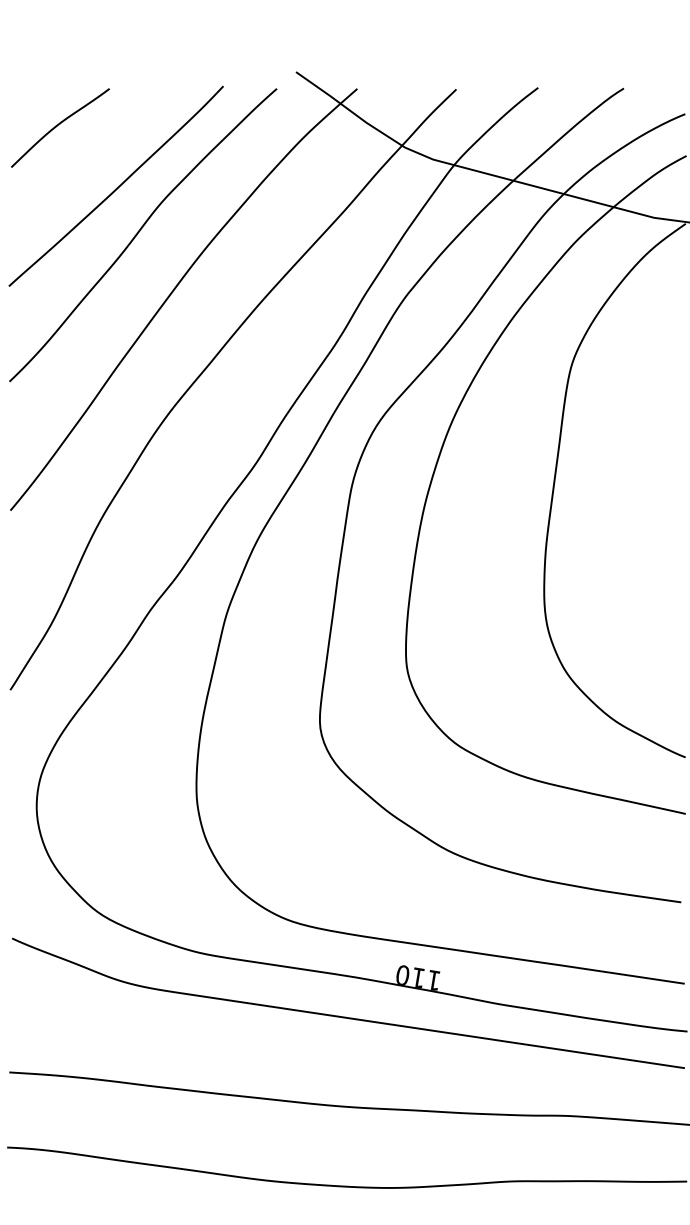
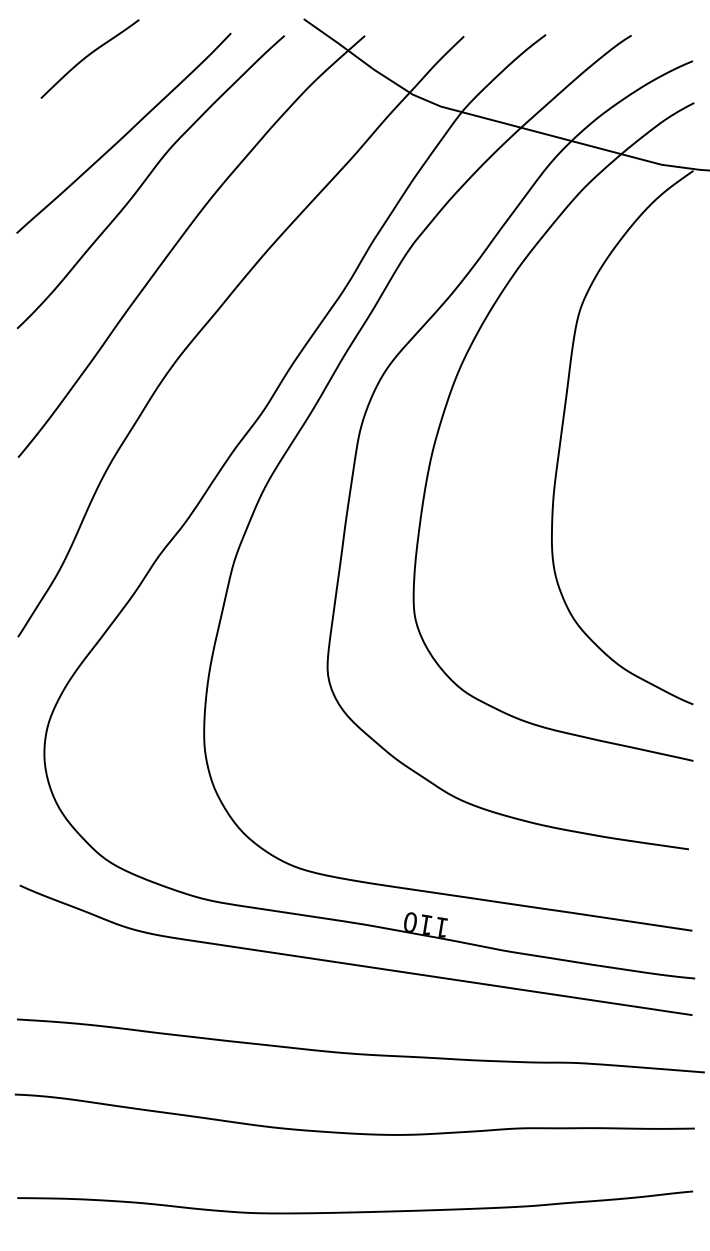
curve: (58, 125) -> (88, 56), moved

